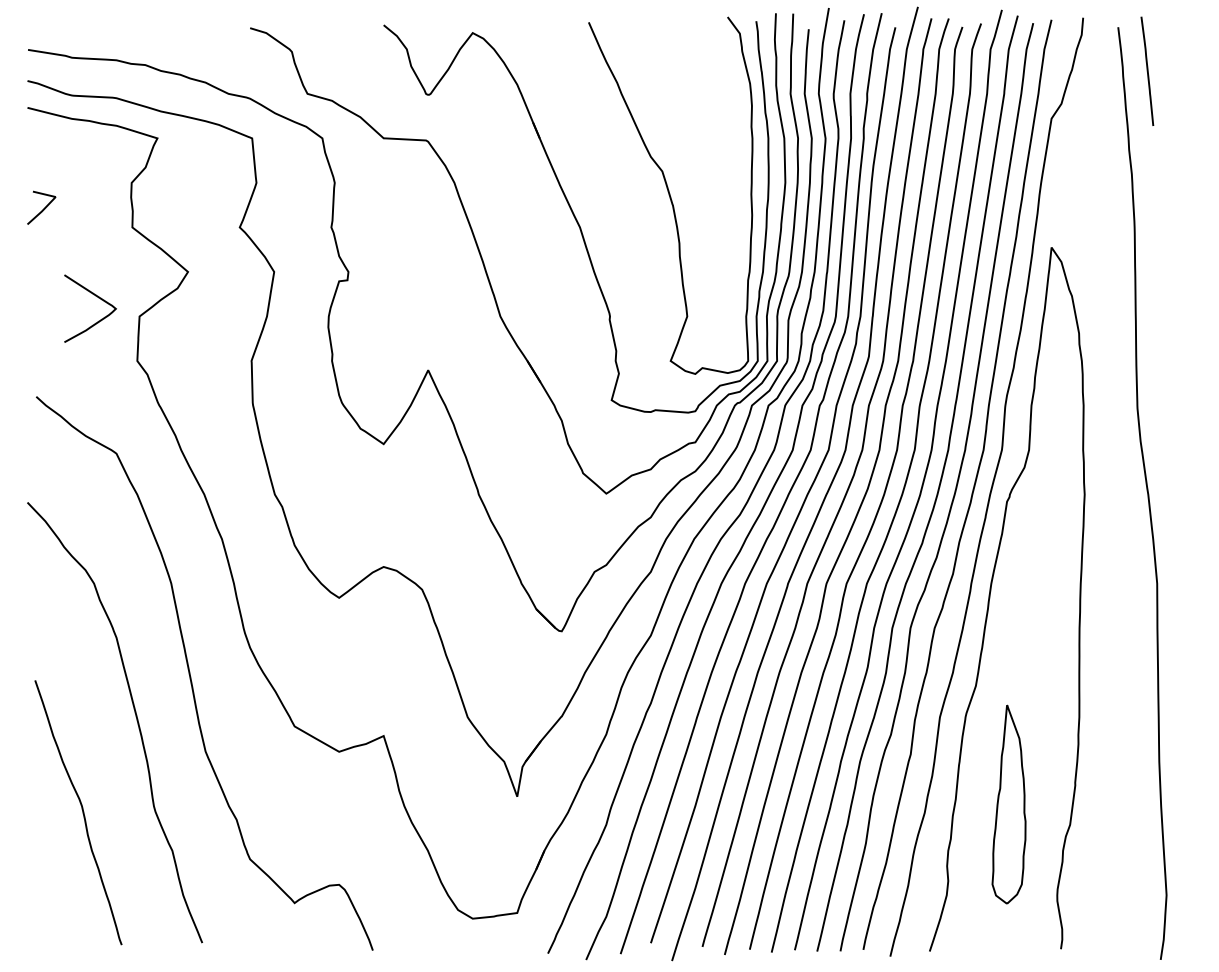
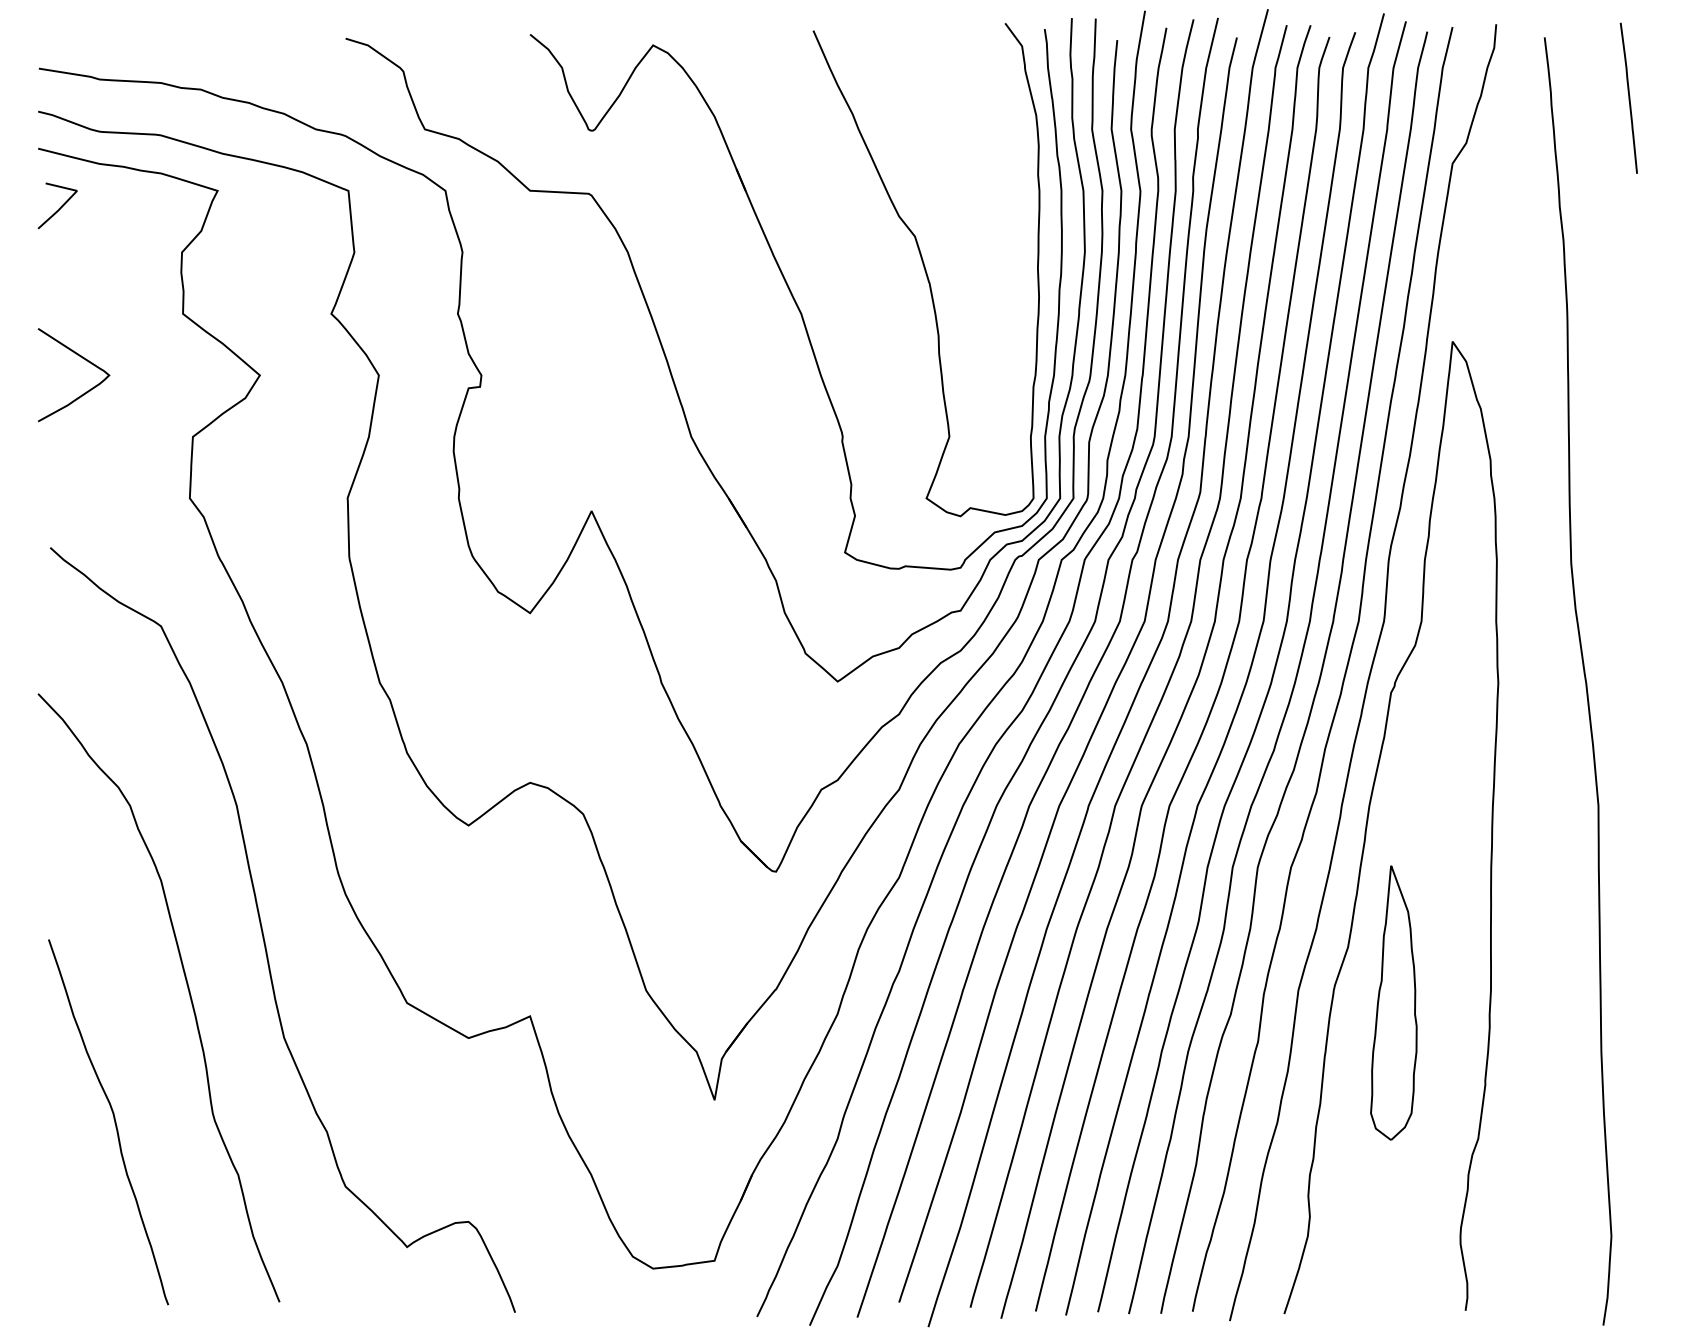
curve: (1147, 70) -> (1628, 97), moved
line: (42, 209) -> (59, 207), moved
curve: (97, 297) -> (83, 359), moved
part: (1008, 804) -> (1393, 1002), moved

